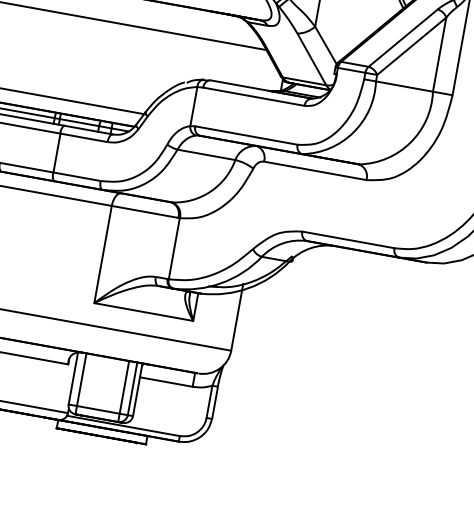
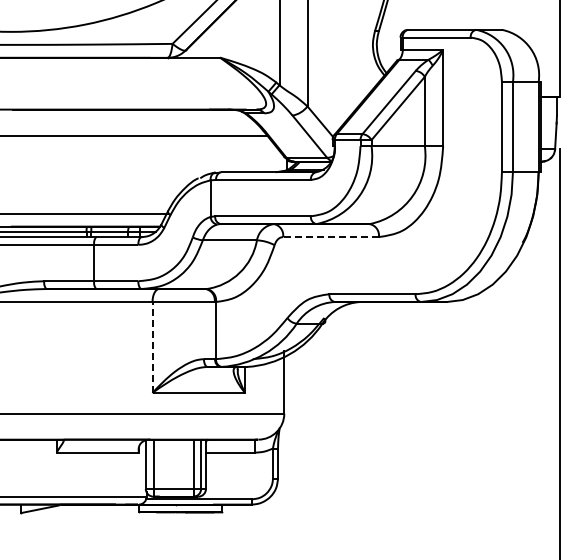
line: (315, 171) -> (331, 237), solid -> dashed
line: (103, 253) -> (152, 346), solid -> dashed

